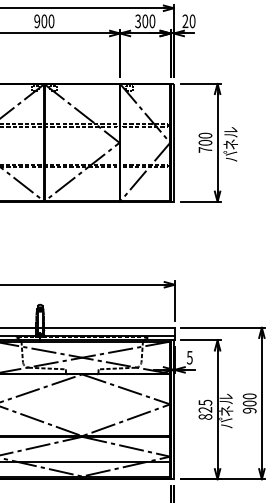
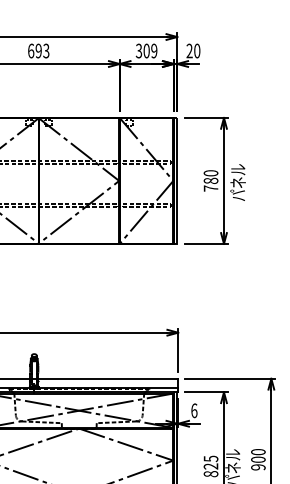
text: (44, 21) -> (38, 51), 900 -> 693
text: (152, 21) -> (154, 51), 300 -> 309
text: (205, 142) -> (211, 180), 700 -> 780
text: (189, 357) -> (193, 410), 5 -> 6

